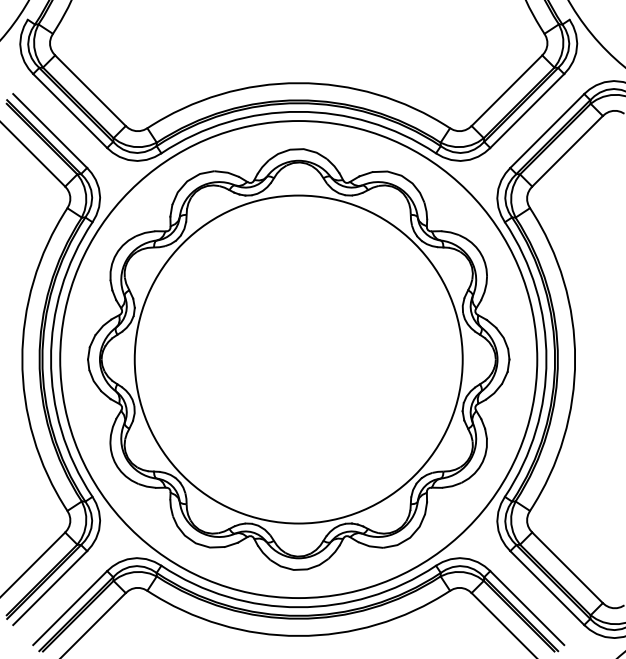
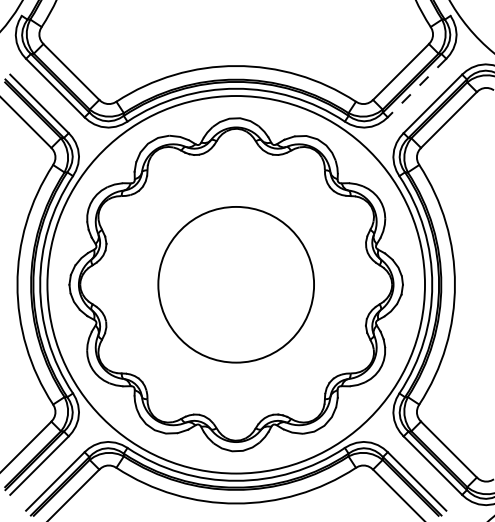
line: (526, 111) -> (416, 88), solid -> dashed
circle: (298, 359) -> (236, 284), size x0.6

